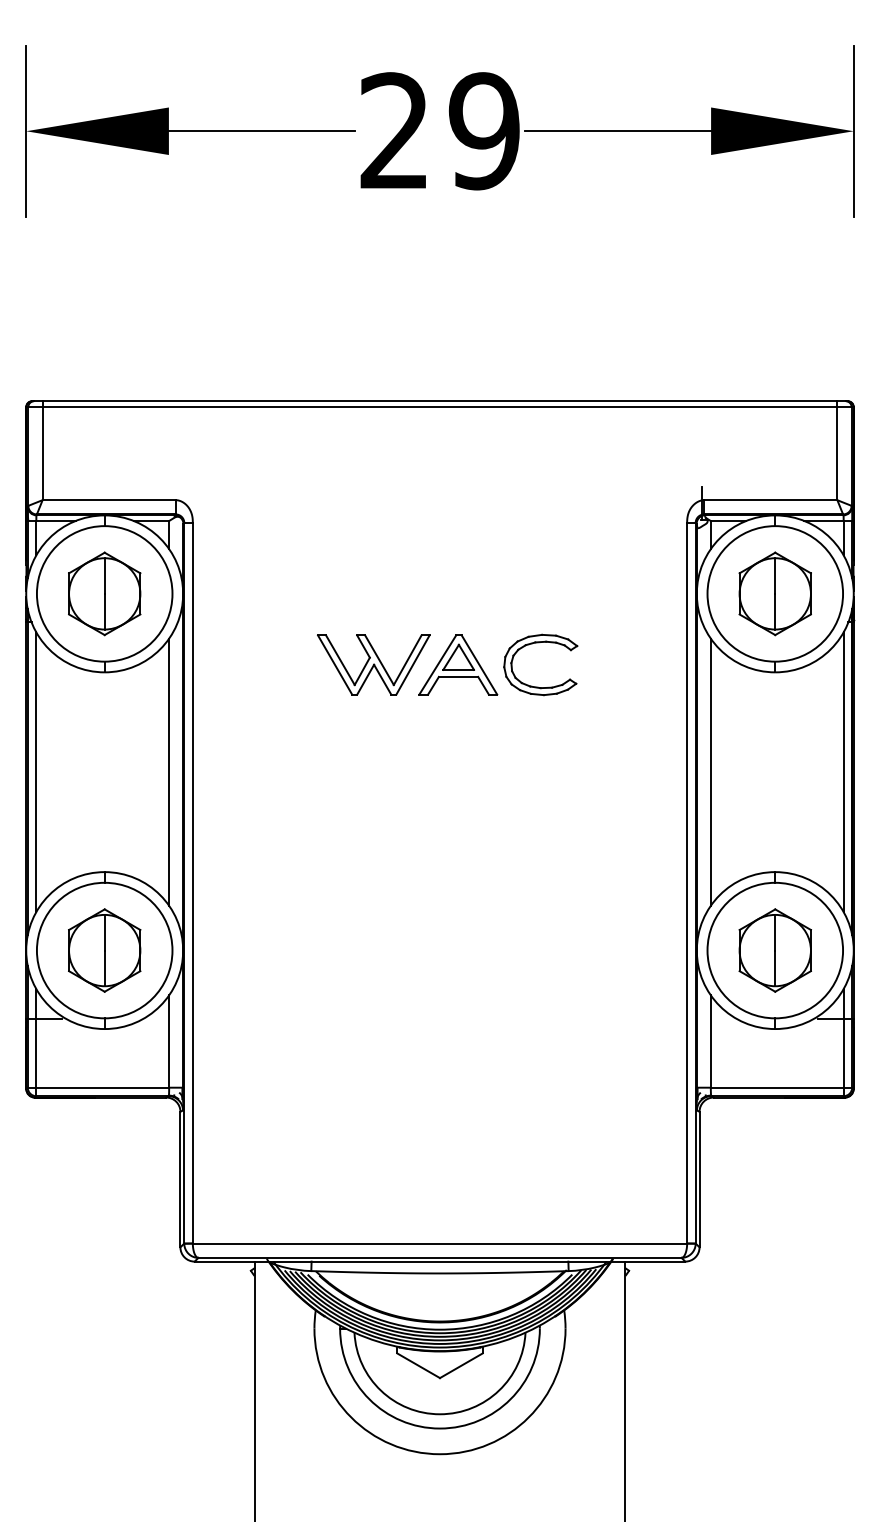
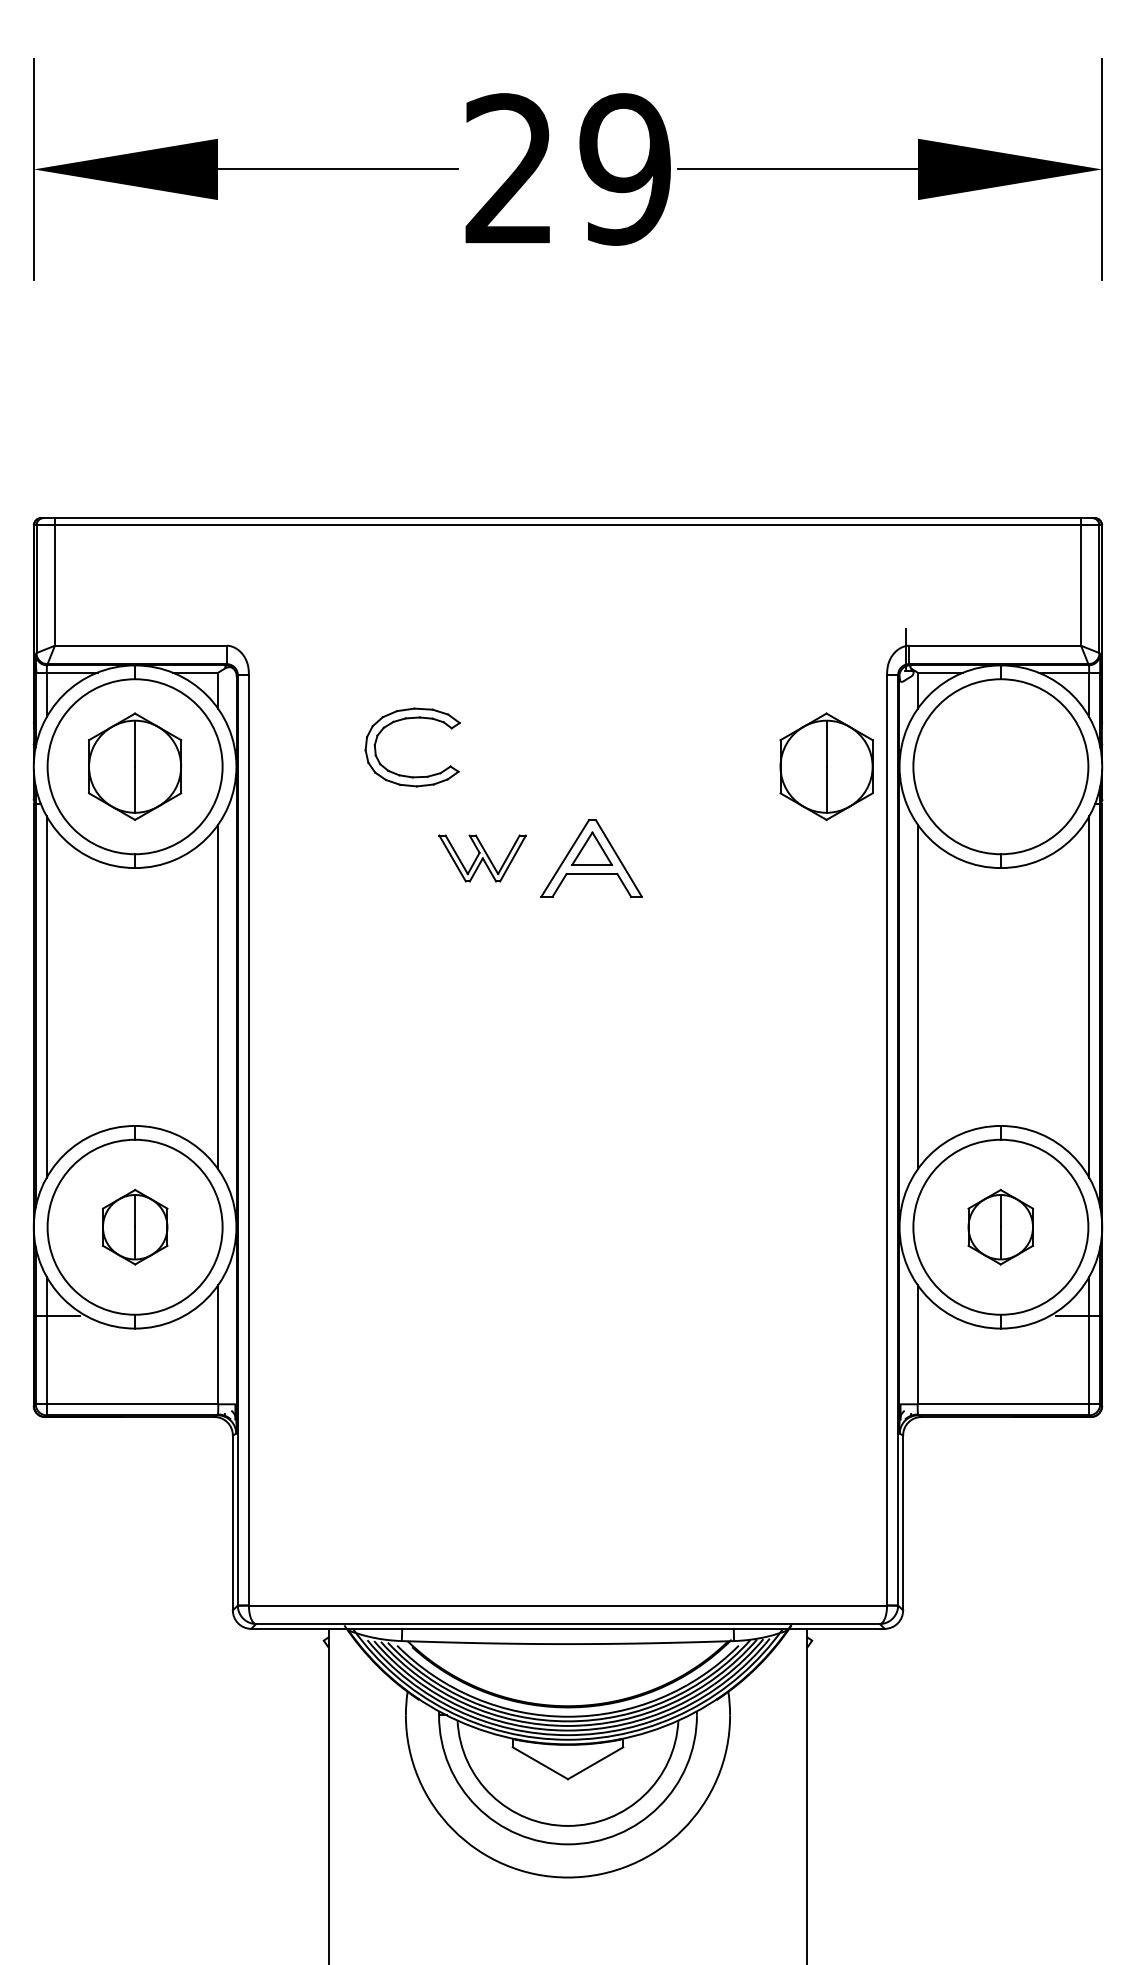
part: (774, 593) -> (825, 766), moved
part: (539, 643) -> (411, 719), moved
part: (373, 664) -> (482, 857), size x0.6
part: (104, 950) -> (134, 1227), size x0.7
part: (774, 950) -> (999, 1227), size x0.7

